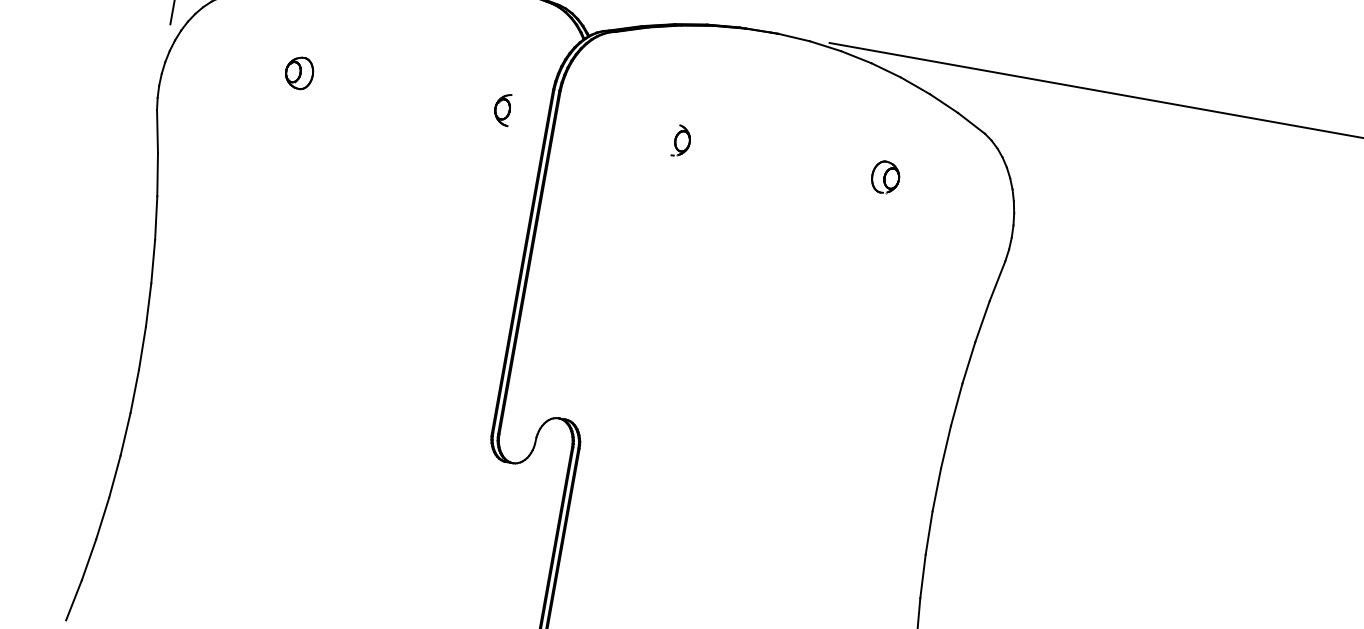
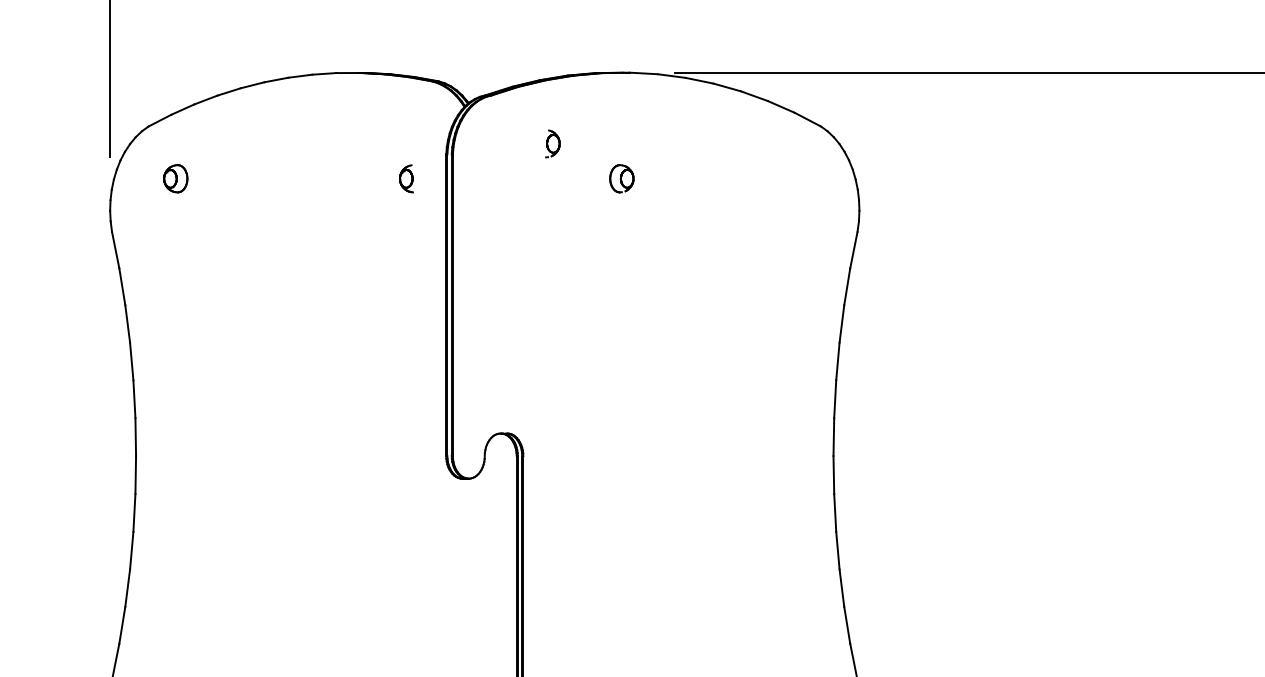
part: (299, 72) -> (175, 178), moved
part: (681, 140) -> (552, 143), moved
part: (885, 177) -> (621, 178), moved

